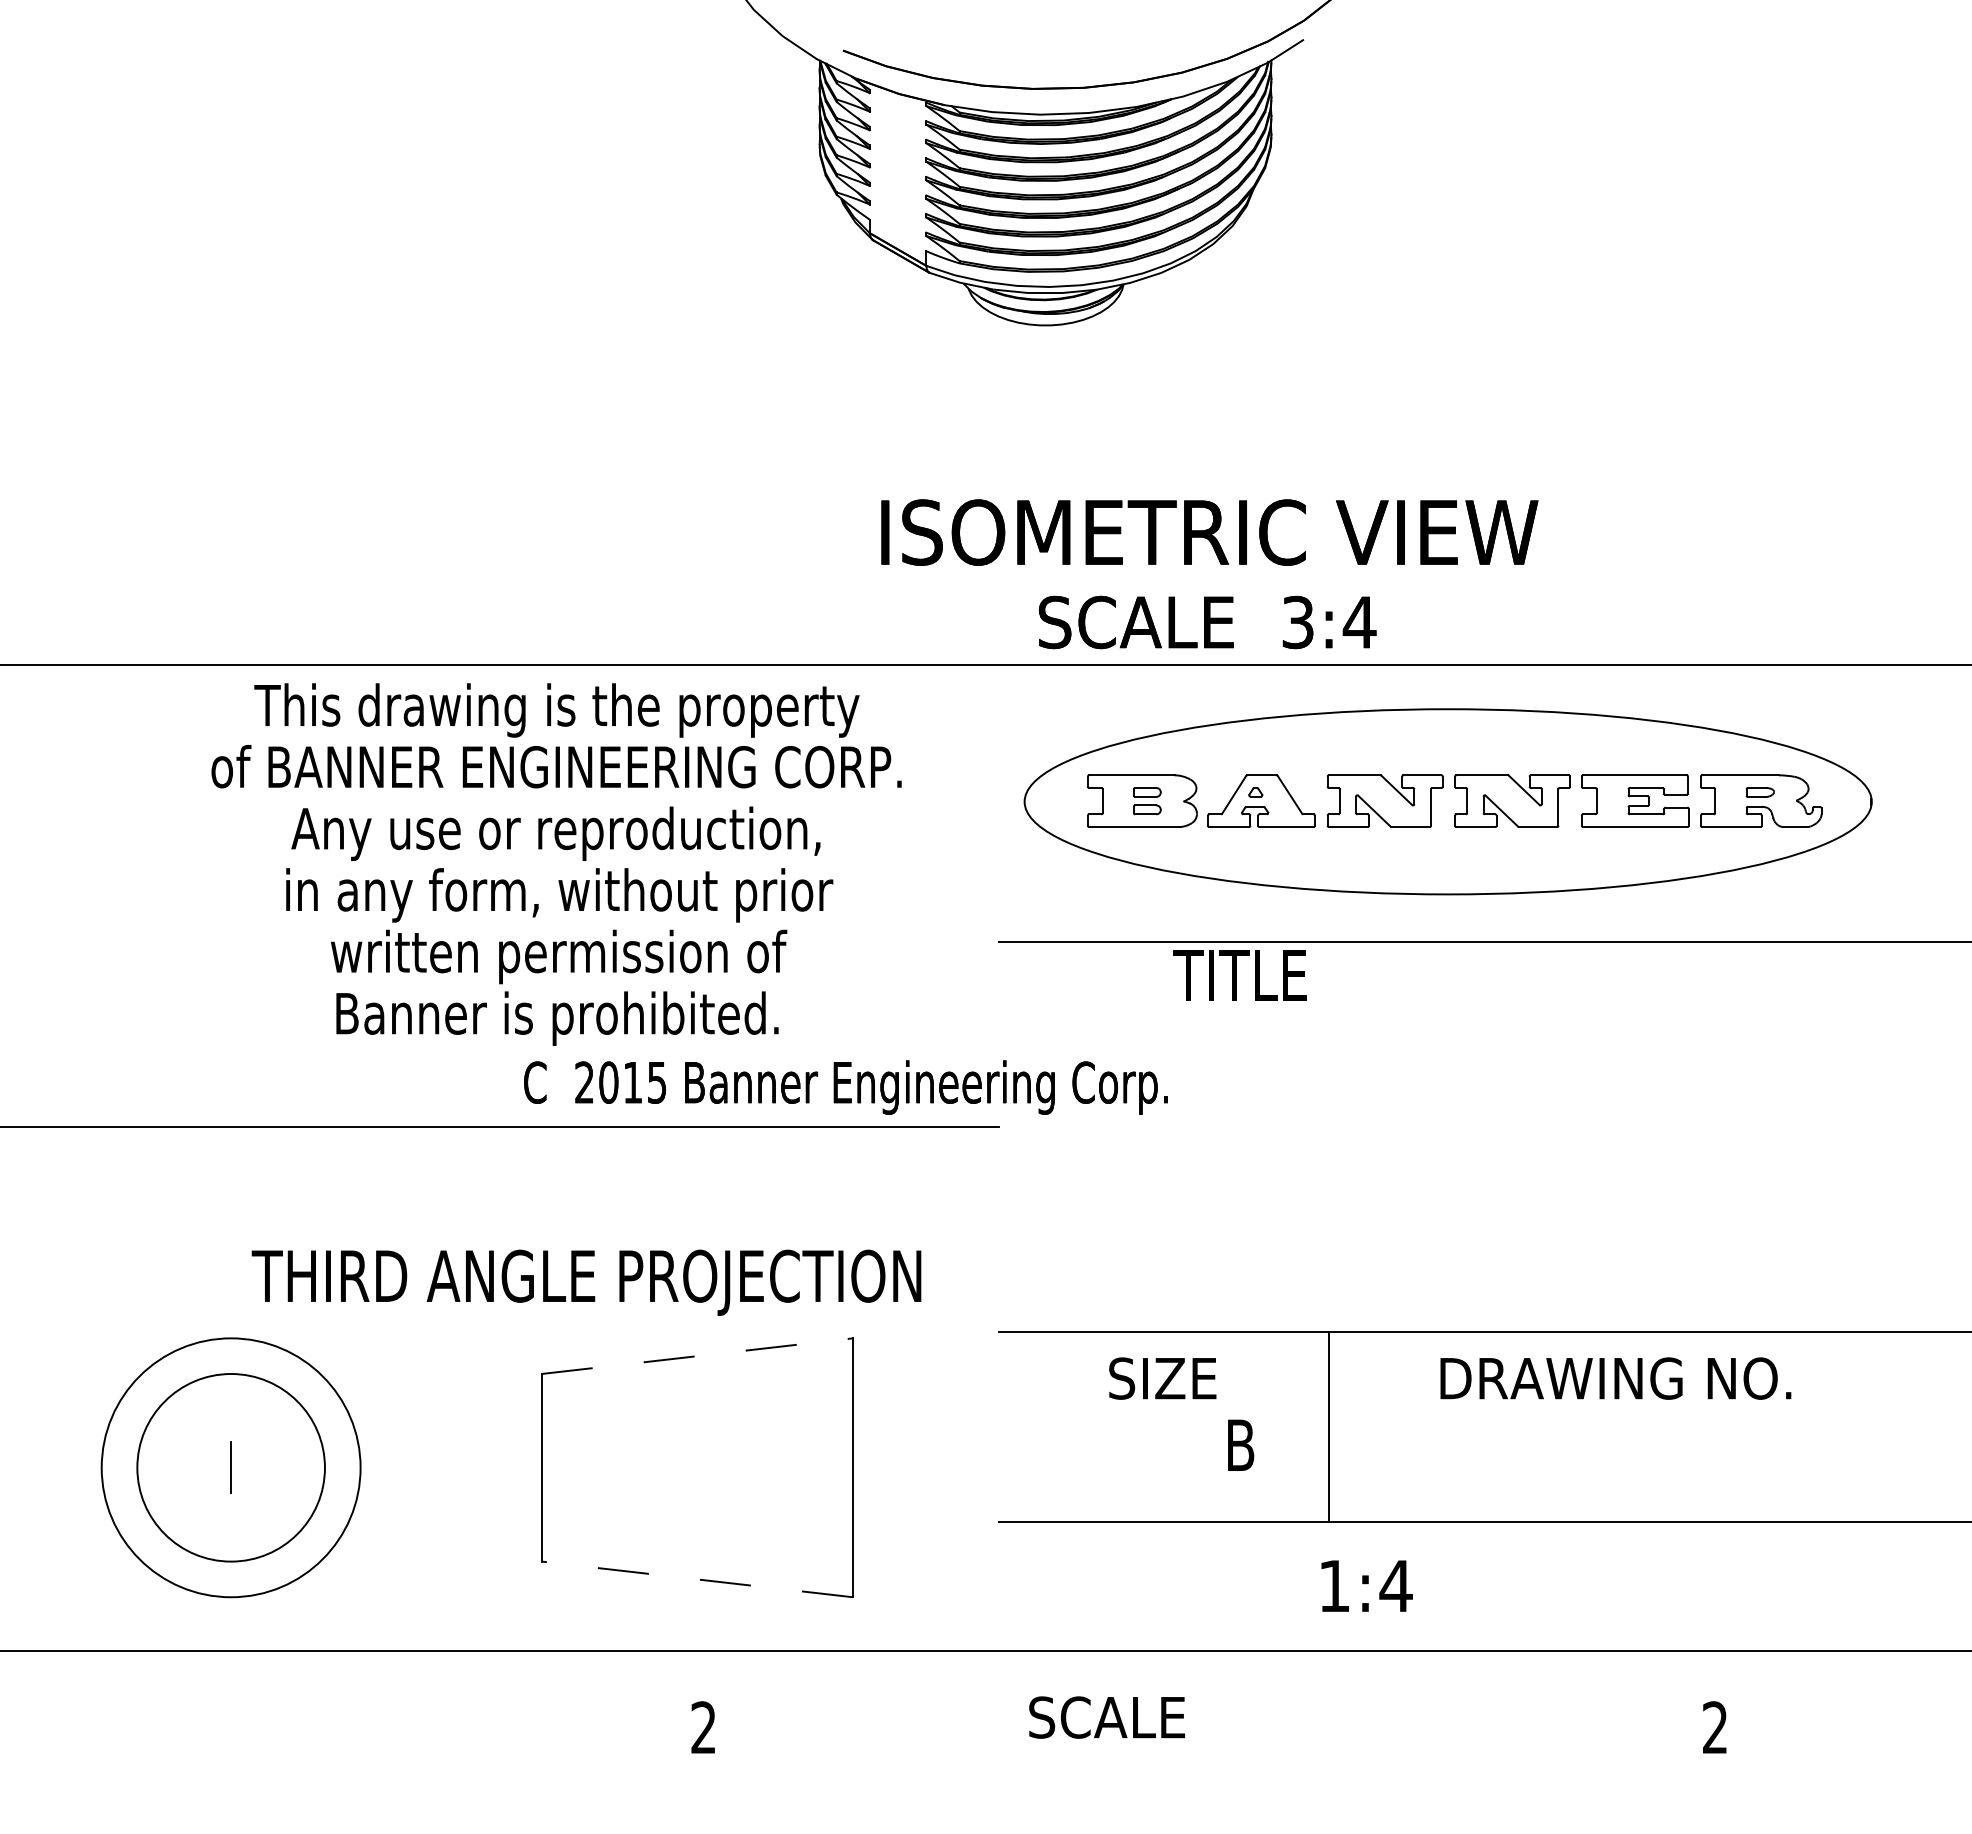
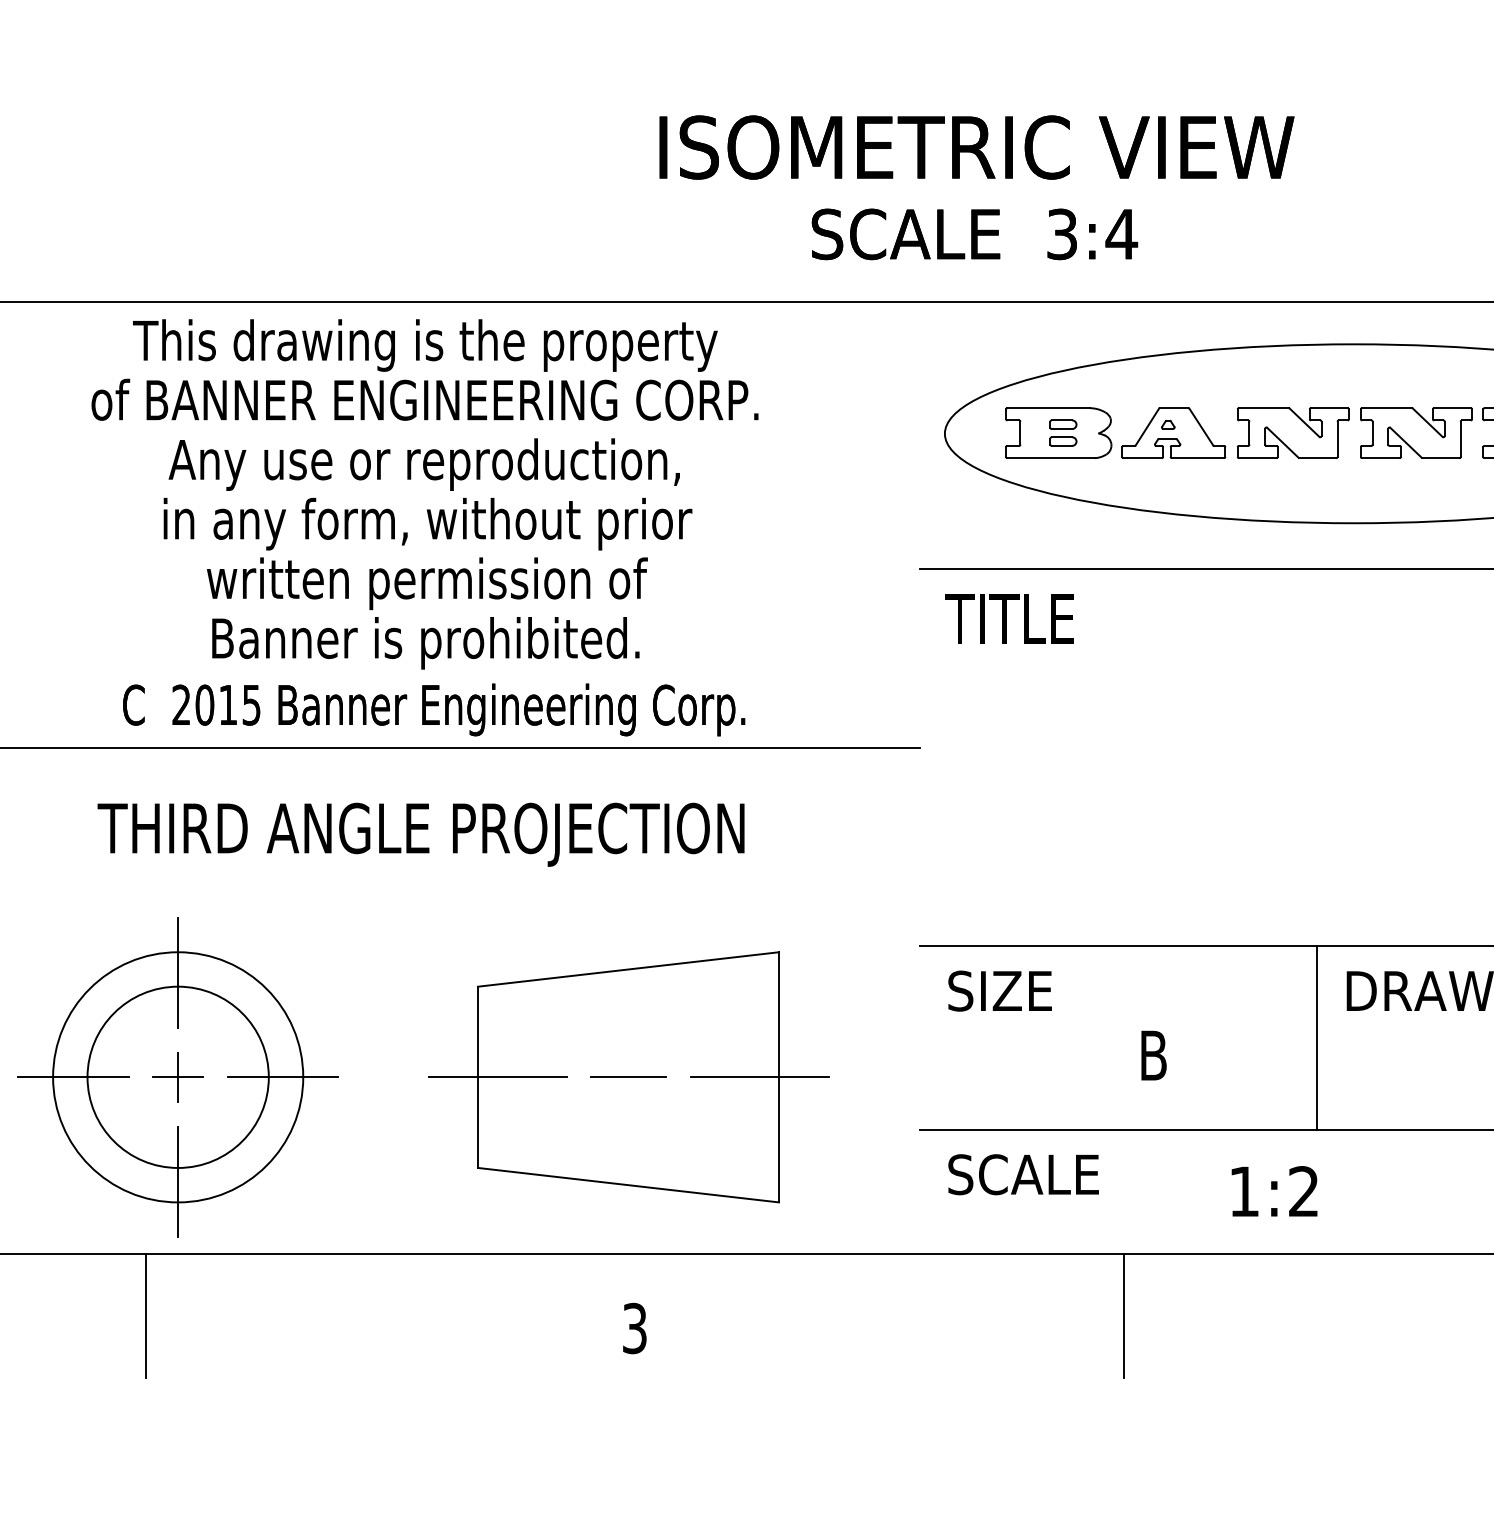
text: (1209, 574) -> (976, 188), moved
text: (556, 864) -> (424, 494), moved
text: (1239, 975) -> (1009, 619), moved
text: (845, 1087) -> (433, 709), moved
text: (586, 1282) -> (421, 834), moved
line: (697, 1356) -> (628, 969), dashed -> solid
line: (231, 1359) -> (178, 972), added
text: (1162, 1378) -> (999, 991), moved
line: (1328, 1427) -> (1316, 1038), moved
line: (122, 1467) -> (73, 1077), added
line: (230, 1467) -> (177, 1077), added
line: (339, 1467) -> (282, 1077), added
line: (561, 1467) -> (497, 1077), added
line: (696, 1467) -> (627, 1077), added
line: (832, 1467) -> (759, 1077), added
line: (231, 1576) -> (178, 1182), added
line: (697, 1579) -> (628, 1185), dashed -> solid
text: (1395, 1585) -> (1303, 1191), 1:4 -> 1:2
line: (198, 1714) -> (146, 1315), added
line: (1209, 1714) -> (1123, 1315), added
text: (1106, 1717) -> (1023, 1174), moved
text: (703, 1727) -> (634, 1328), 2 -> 3

